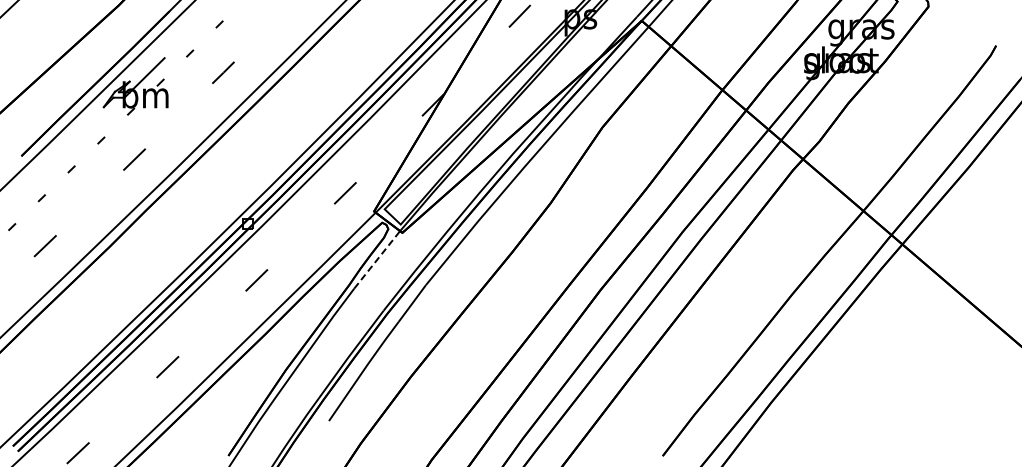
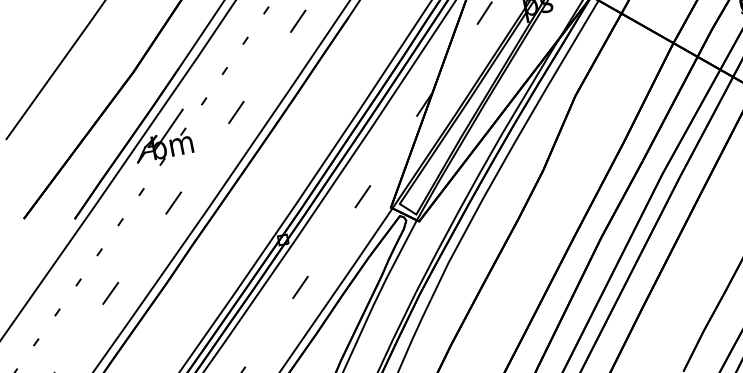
line: (377, 259) -> (401, 248), dashed -> solid

